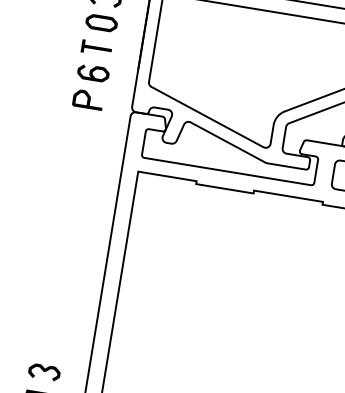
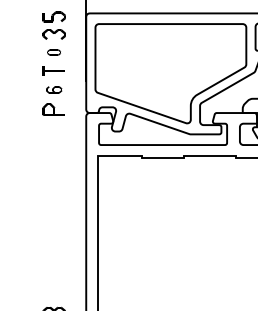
part: (100, 22) -> (53, 52), size x0.6
part: (92, 72) -> (53, 89), size x0.7

